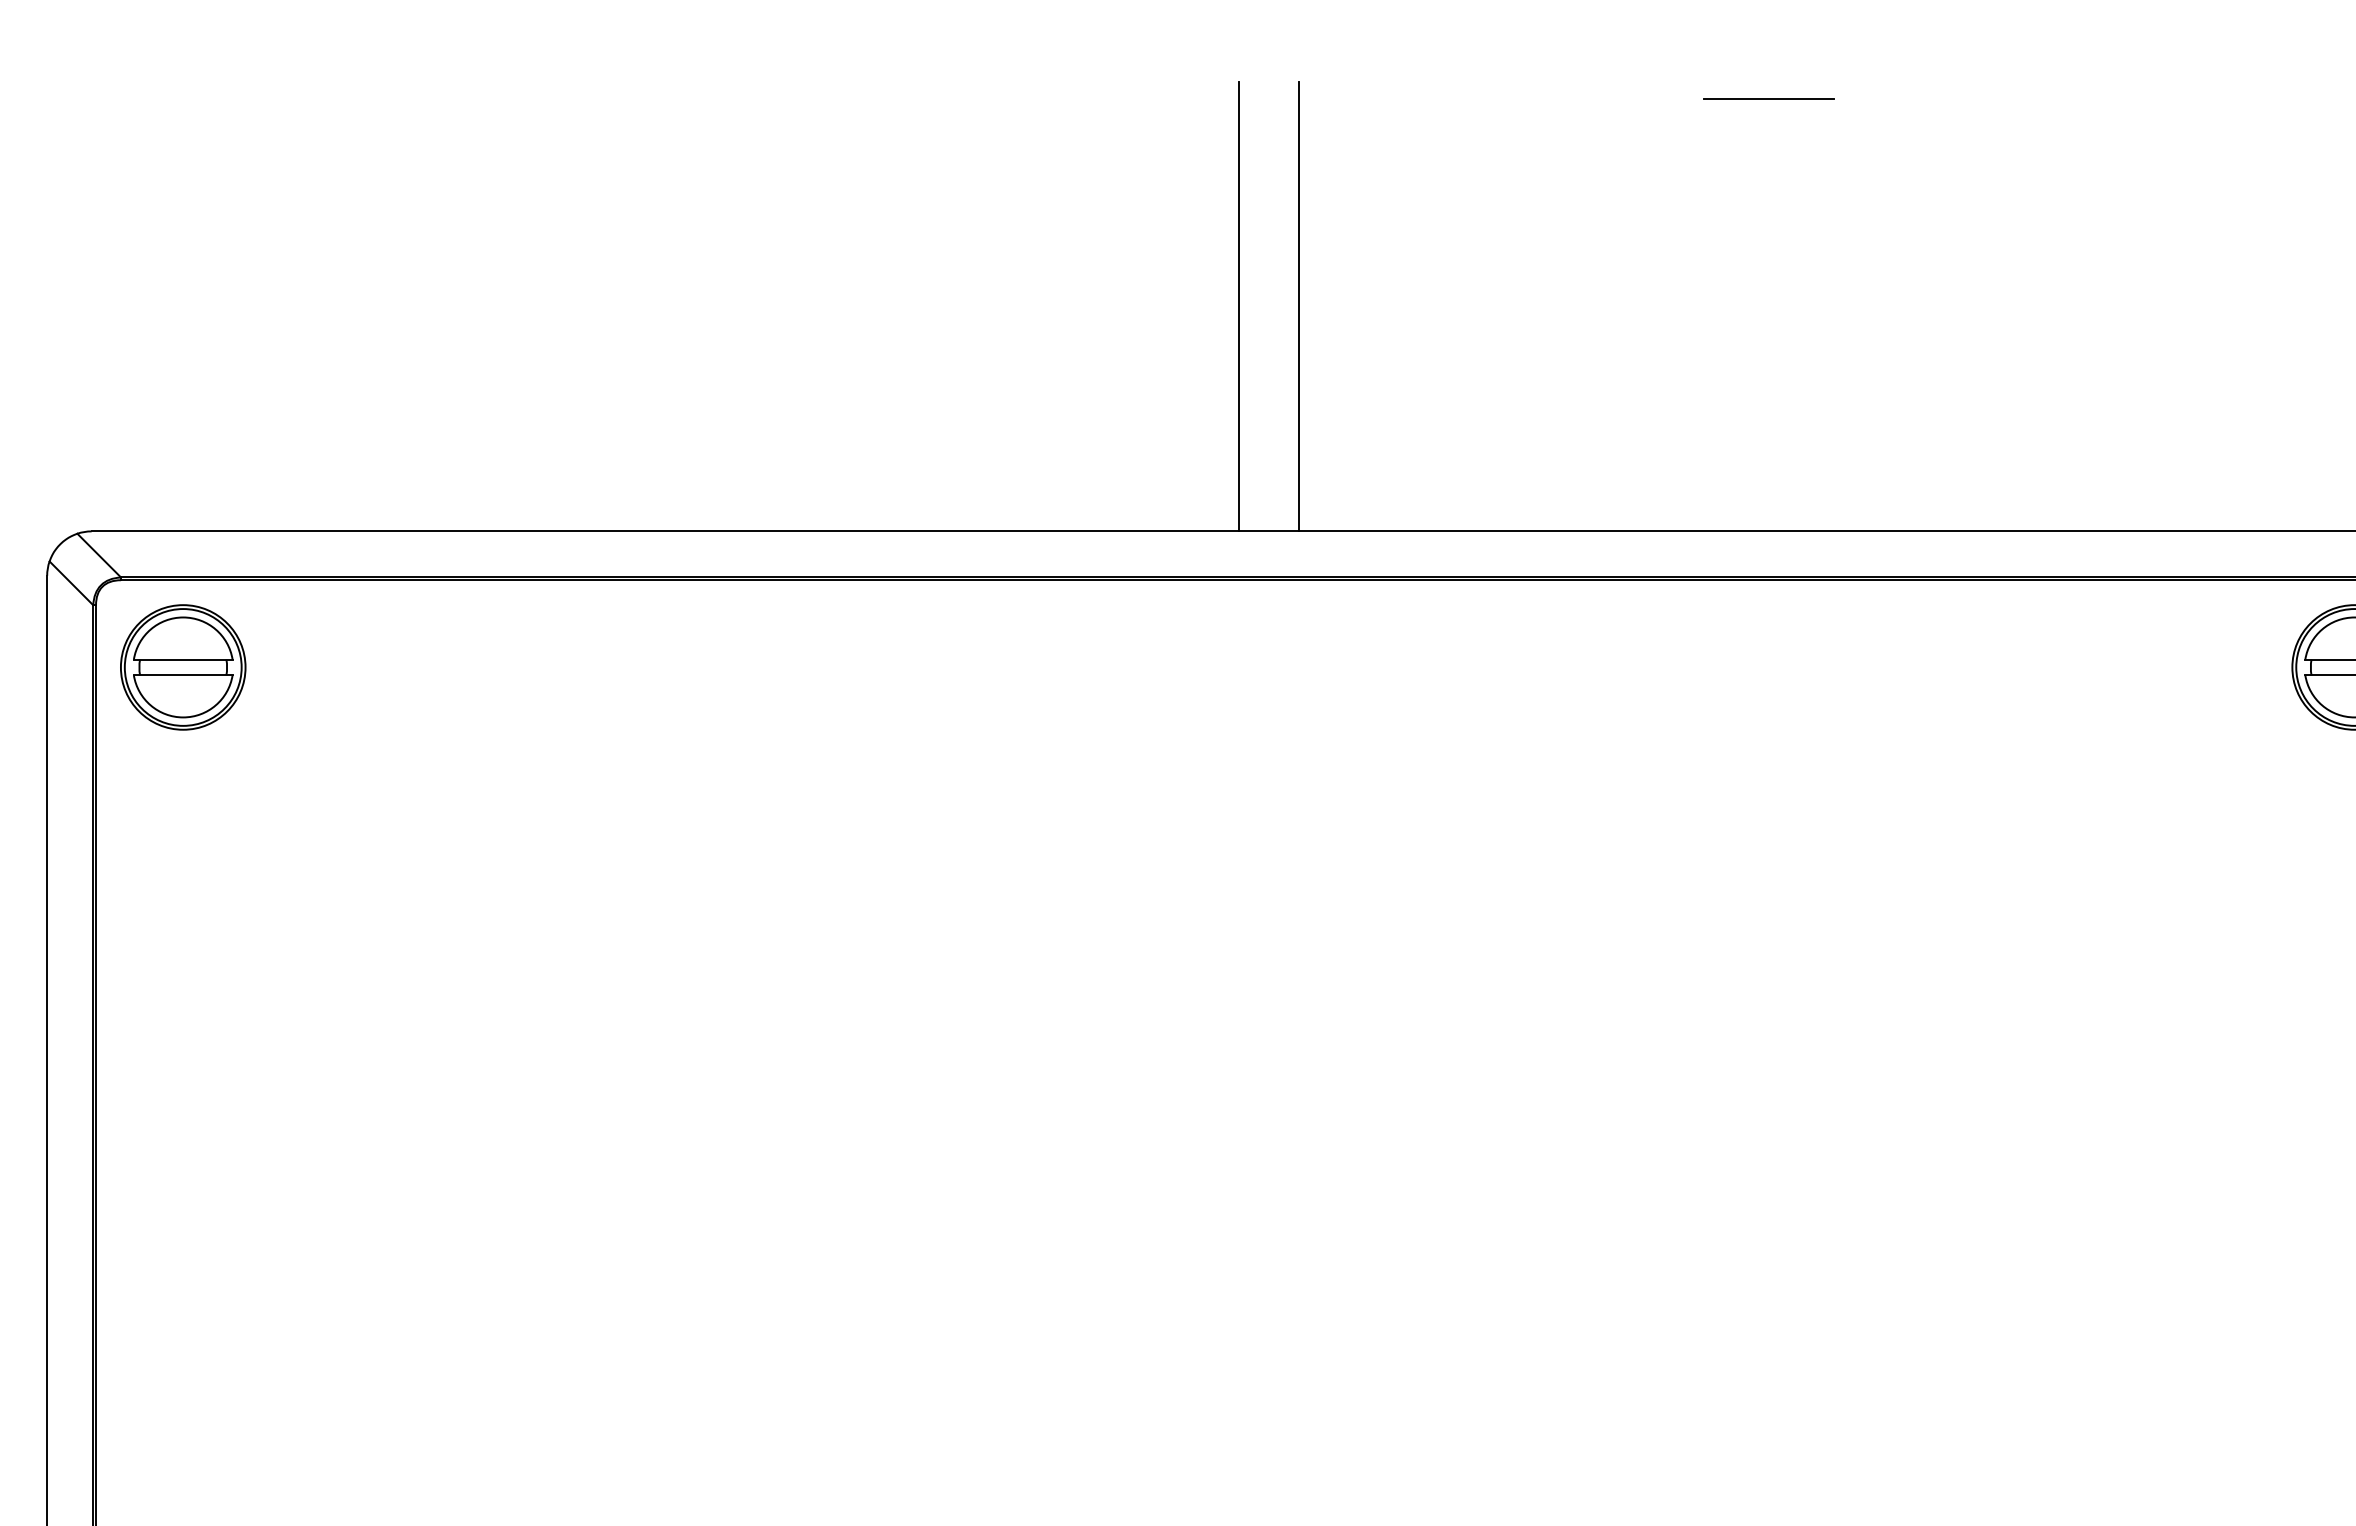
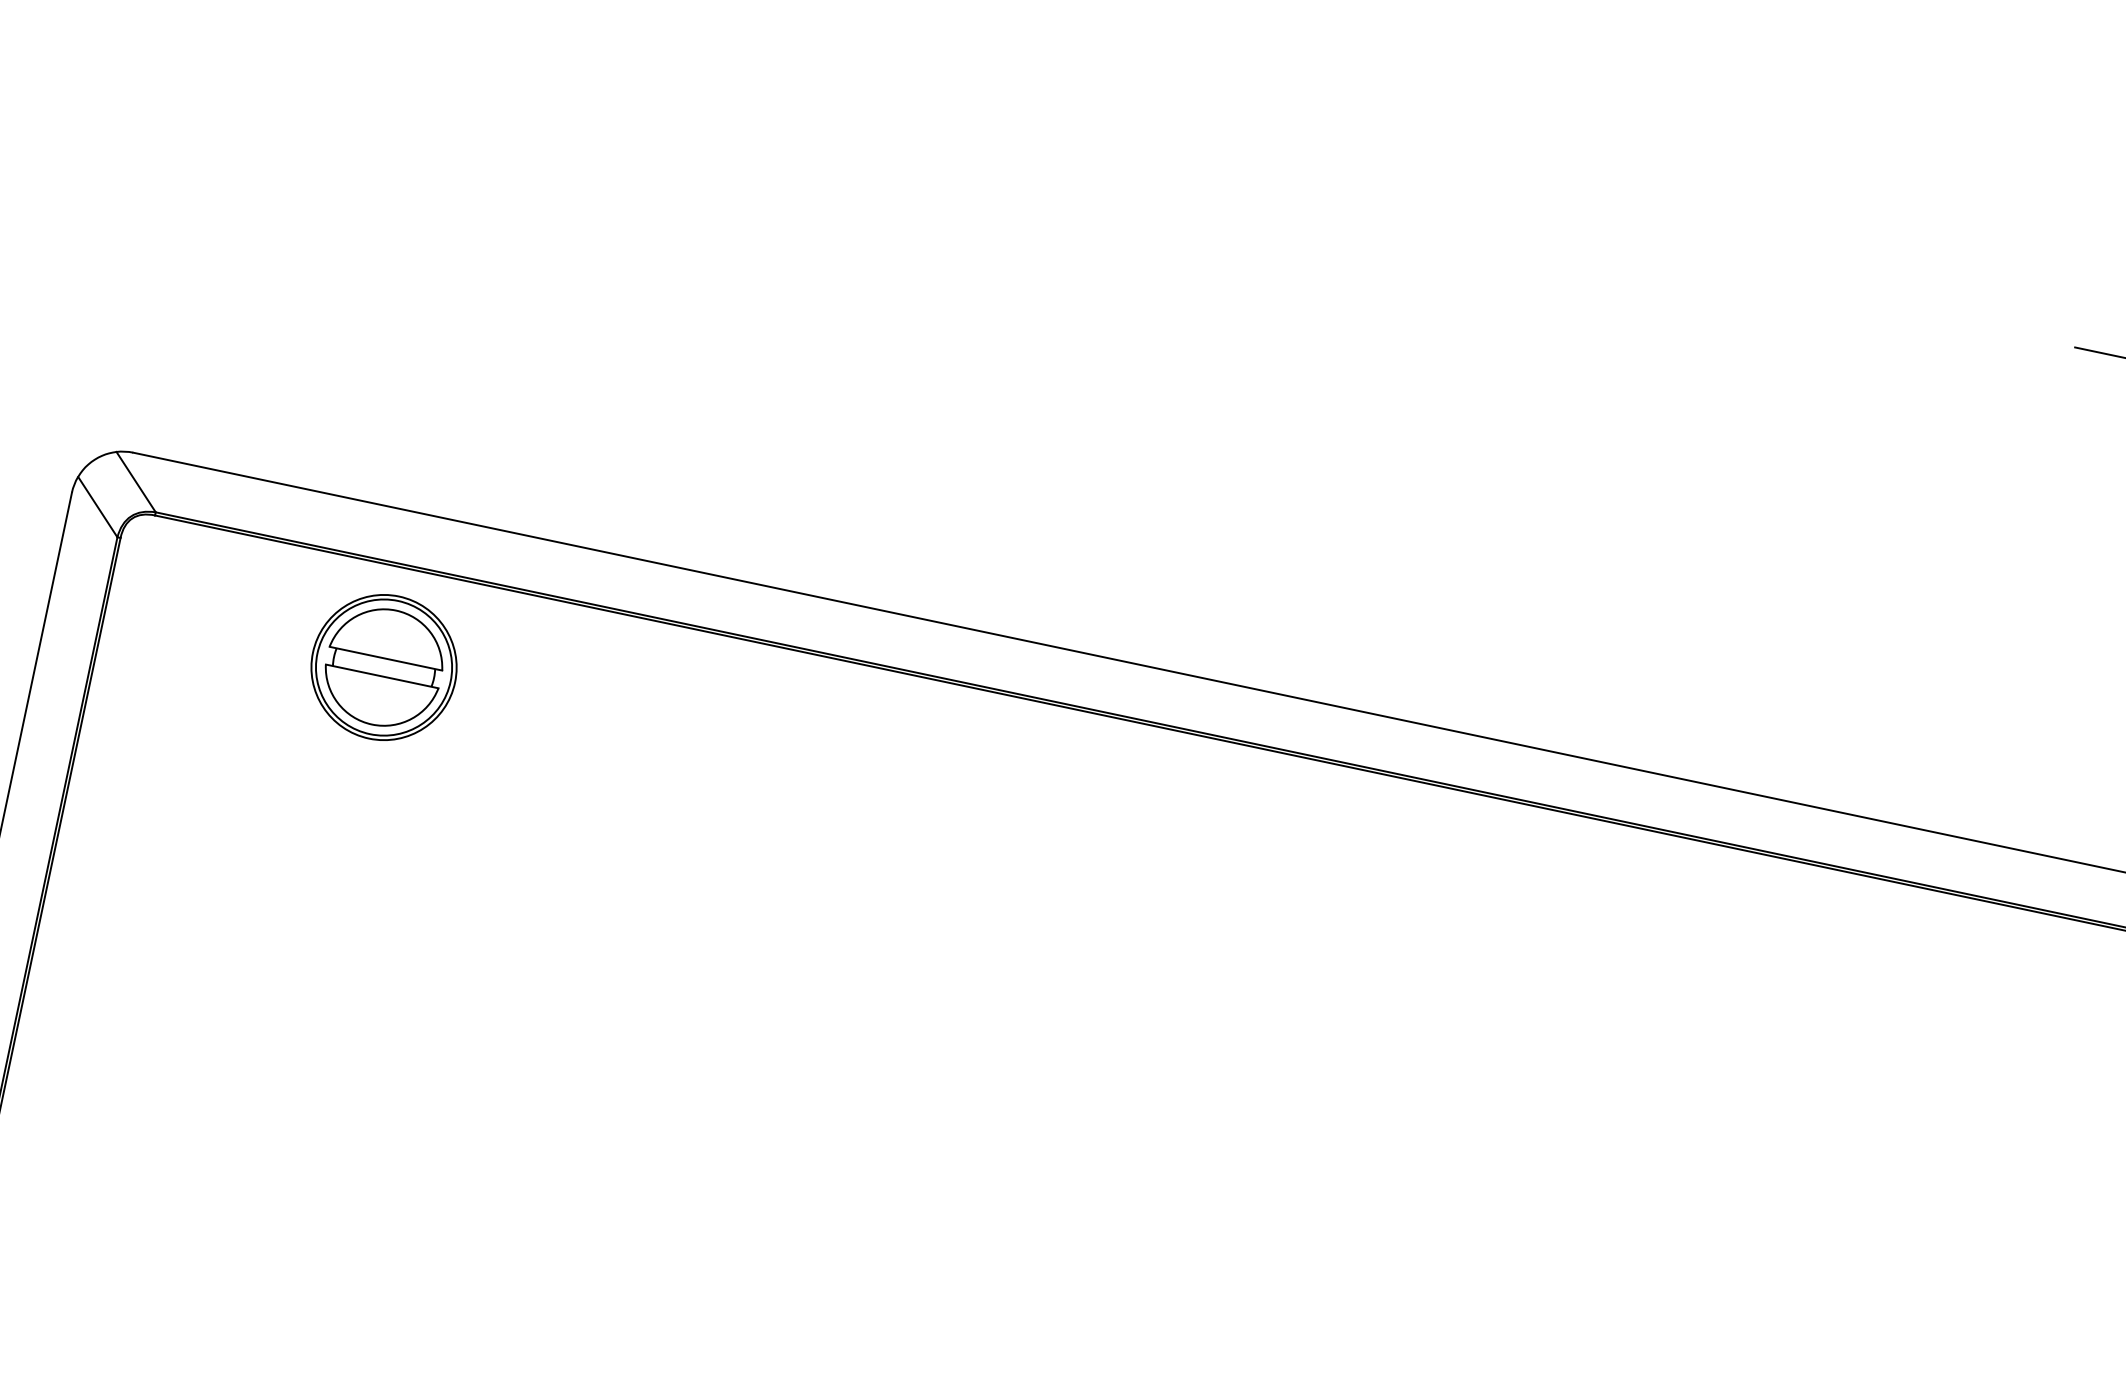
line: (1238, 306) -> (1494, 471), removed
line: (1298, 306) -> (1563, 486), removed
part: (183, 667) -> (384, 667), moved

